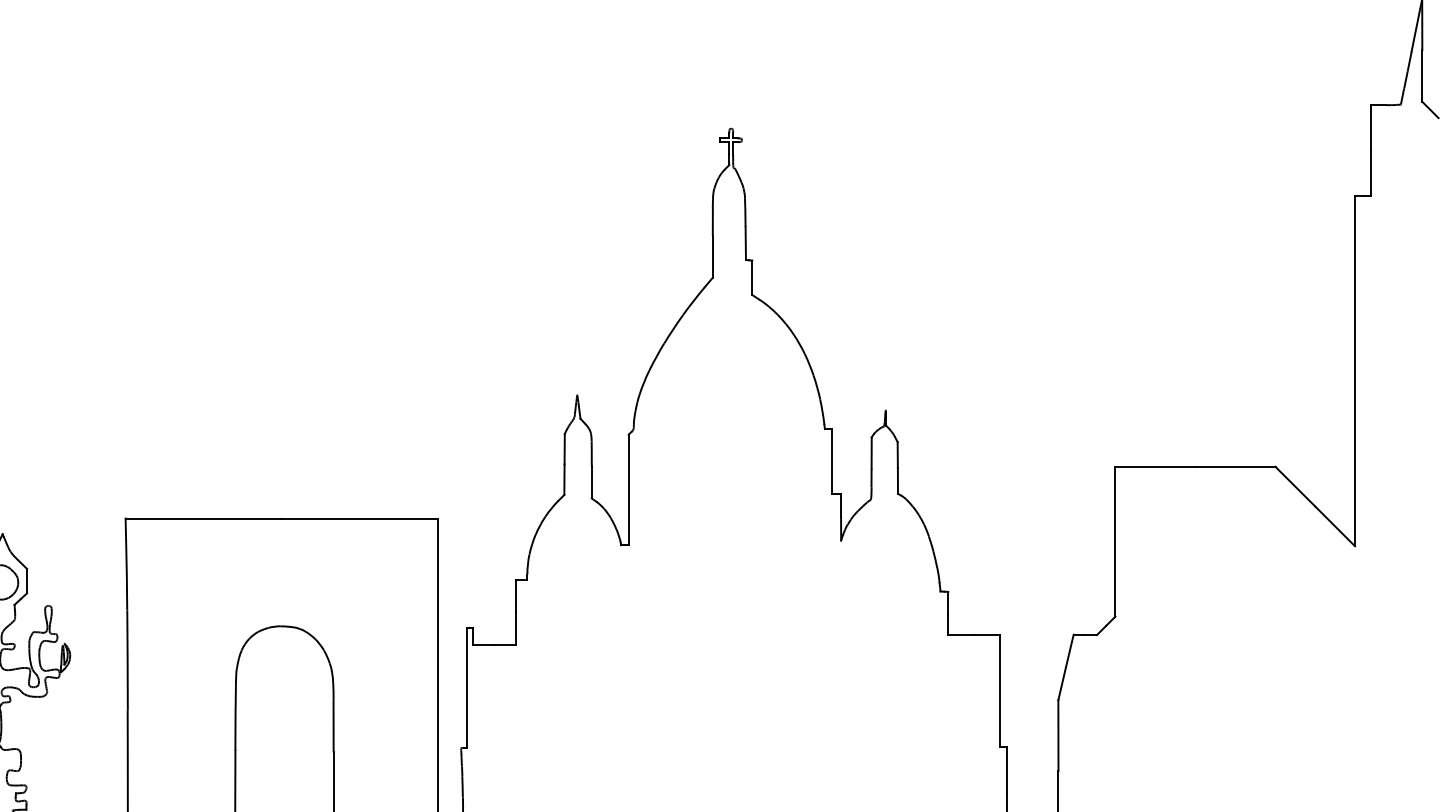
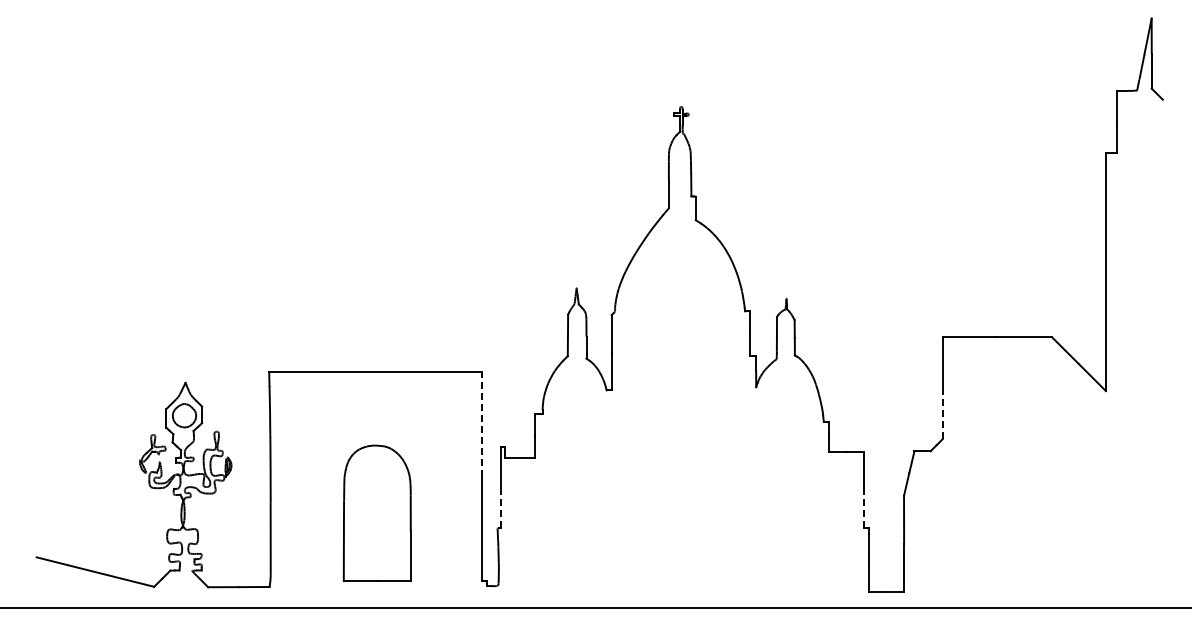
line: (1114, 580) -> (942, 414), solid -> dashed
line: (437, 593) -> (481, 423), solid -> dashed
line: (466, 718) -> (501, 508), solid -> dashed
line: (1000, 718) -> (864, 508), solid -> dashed

